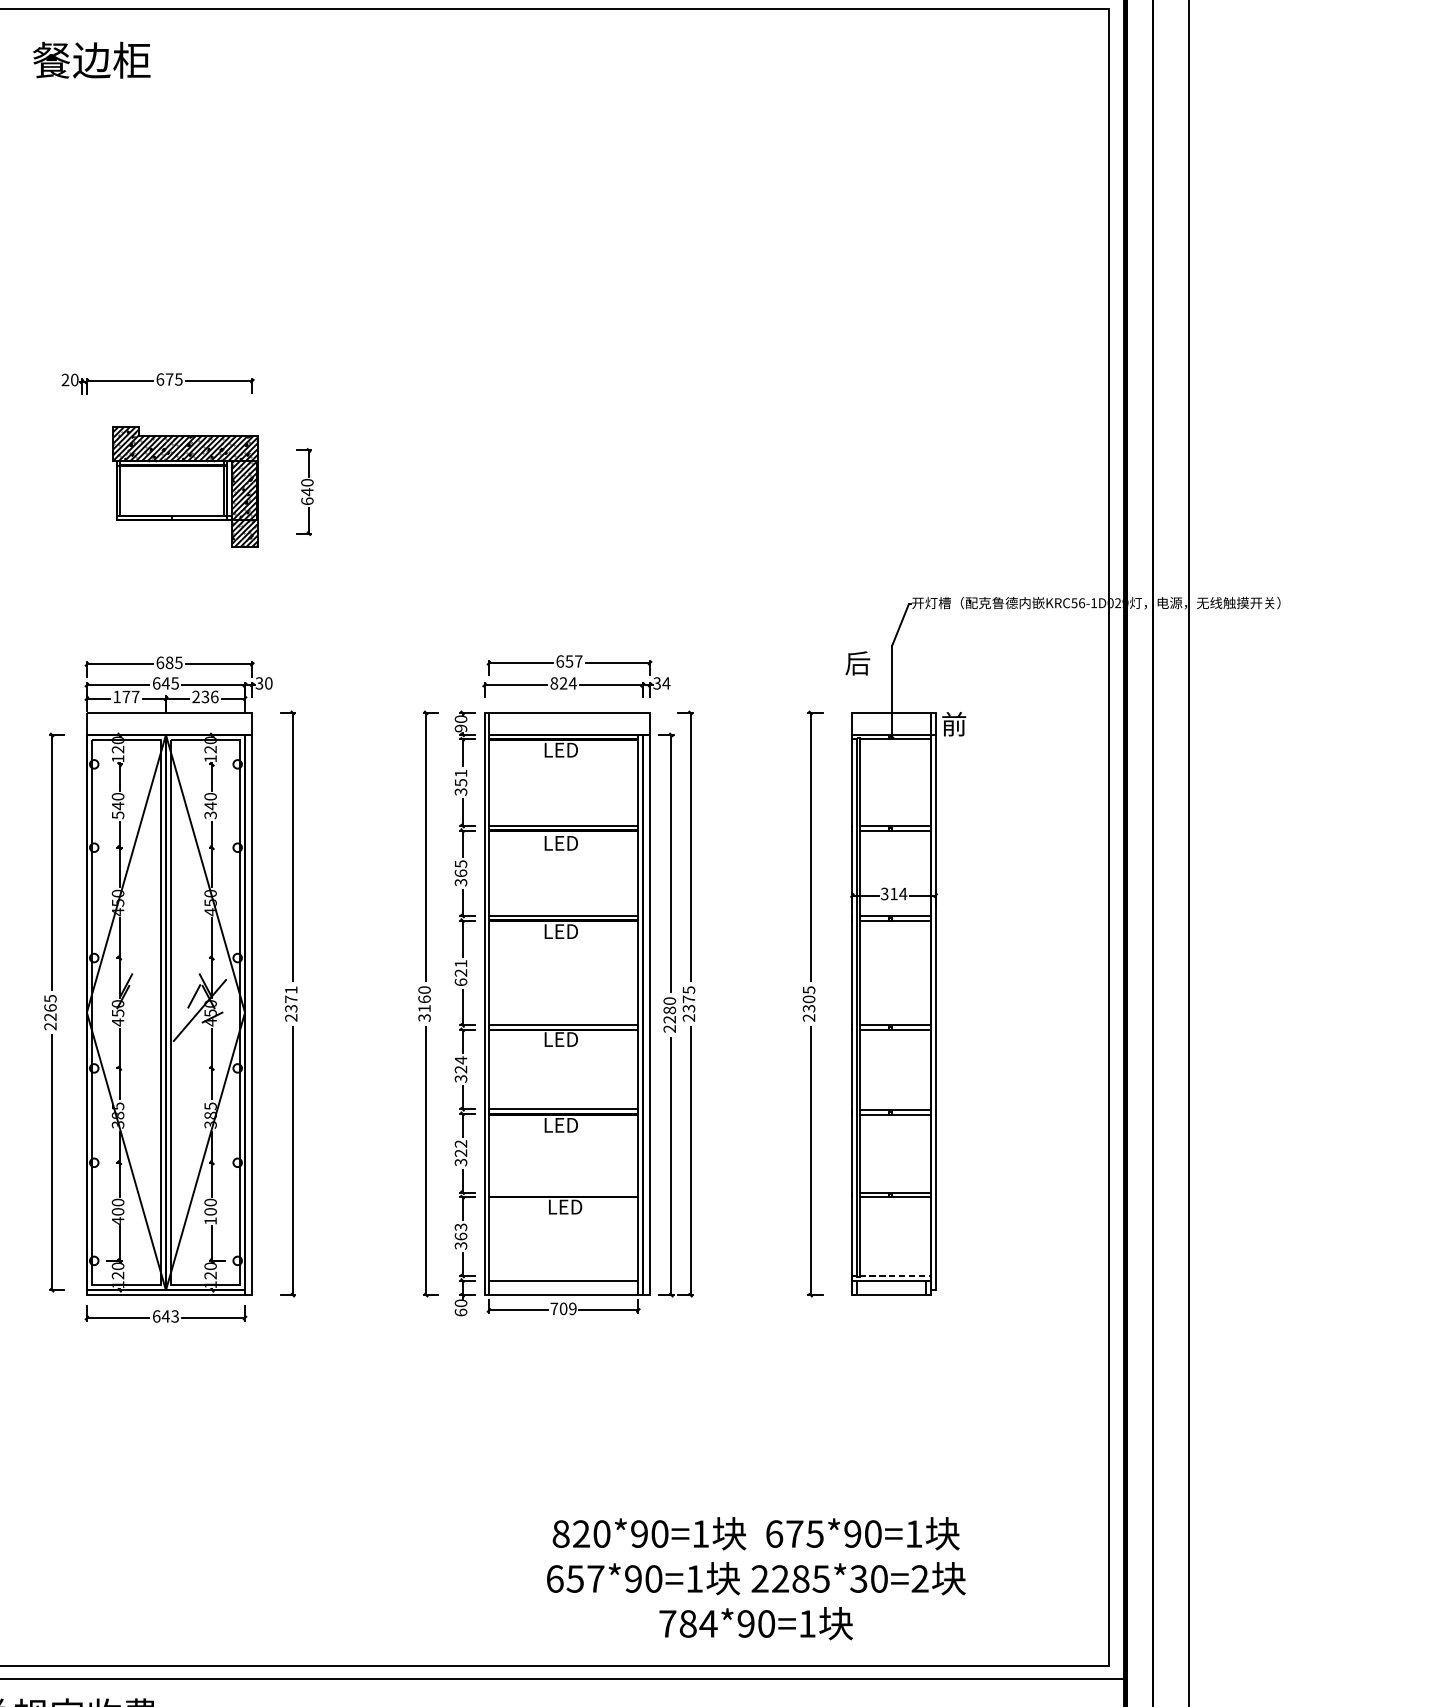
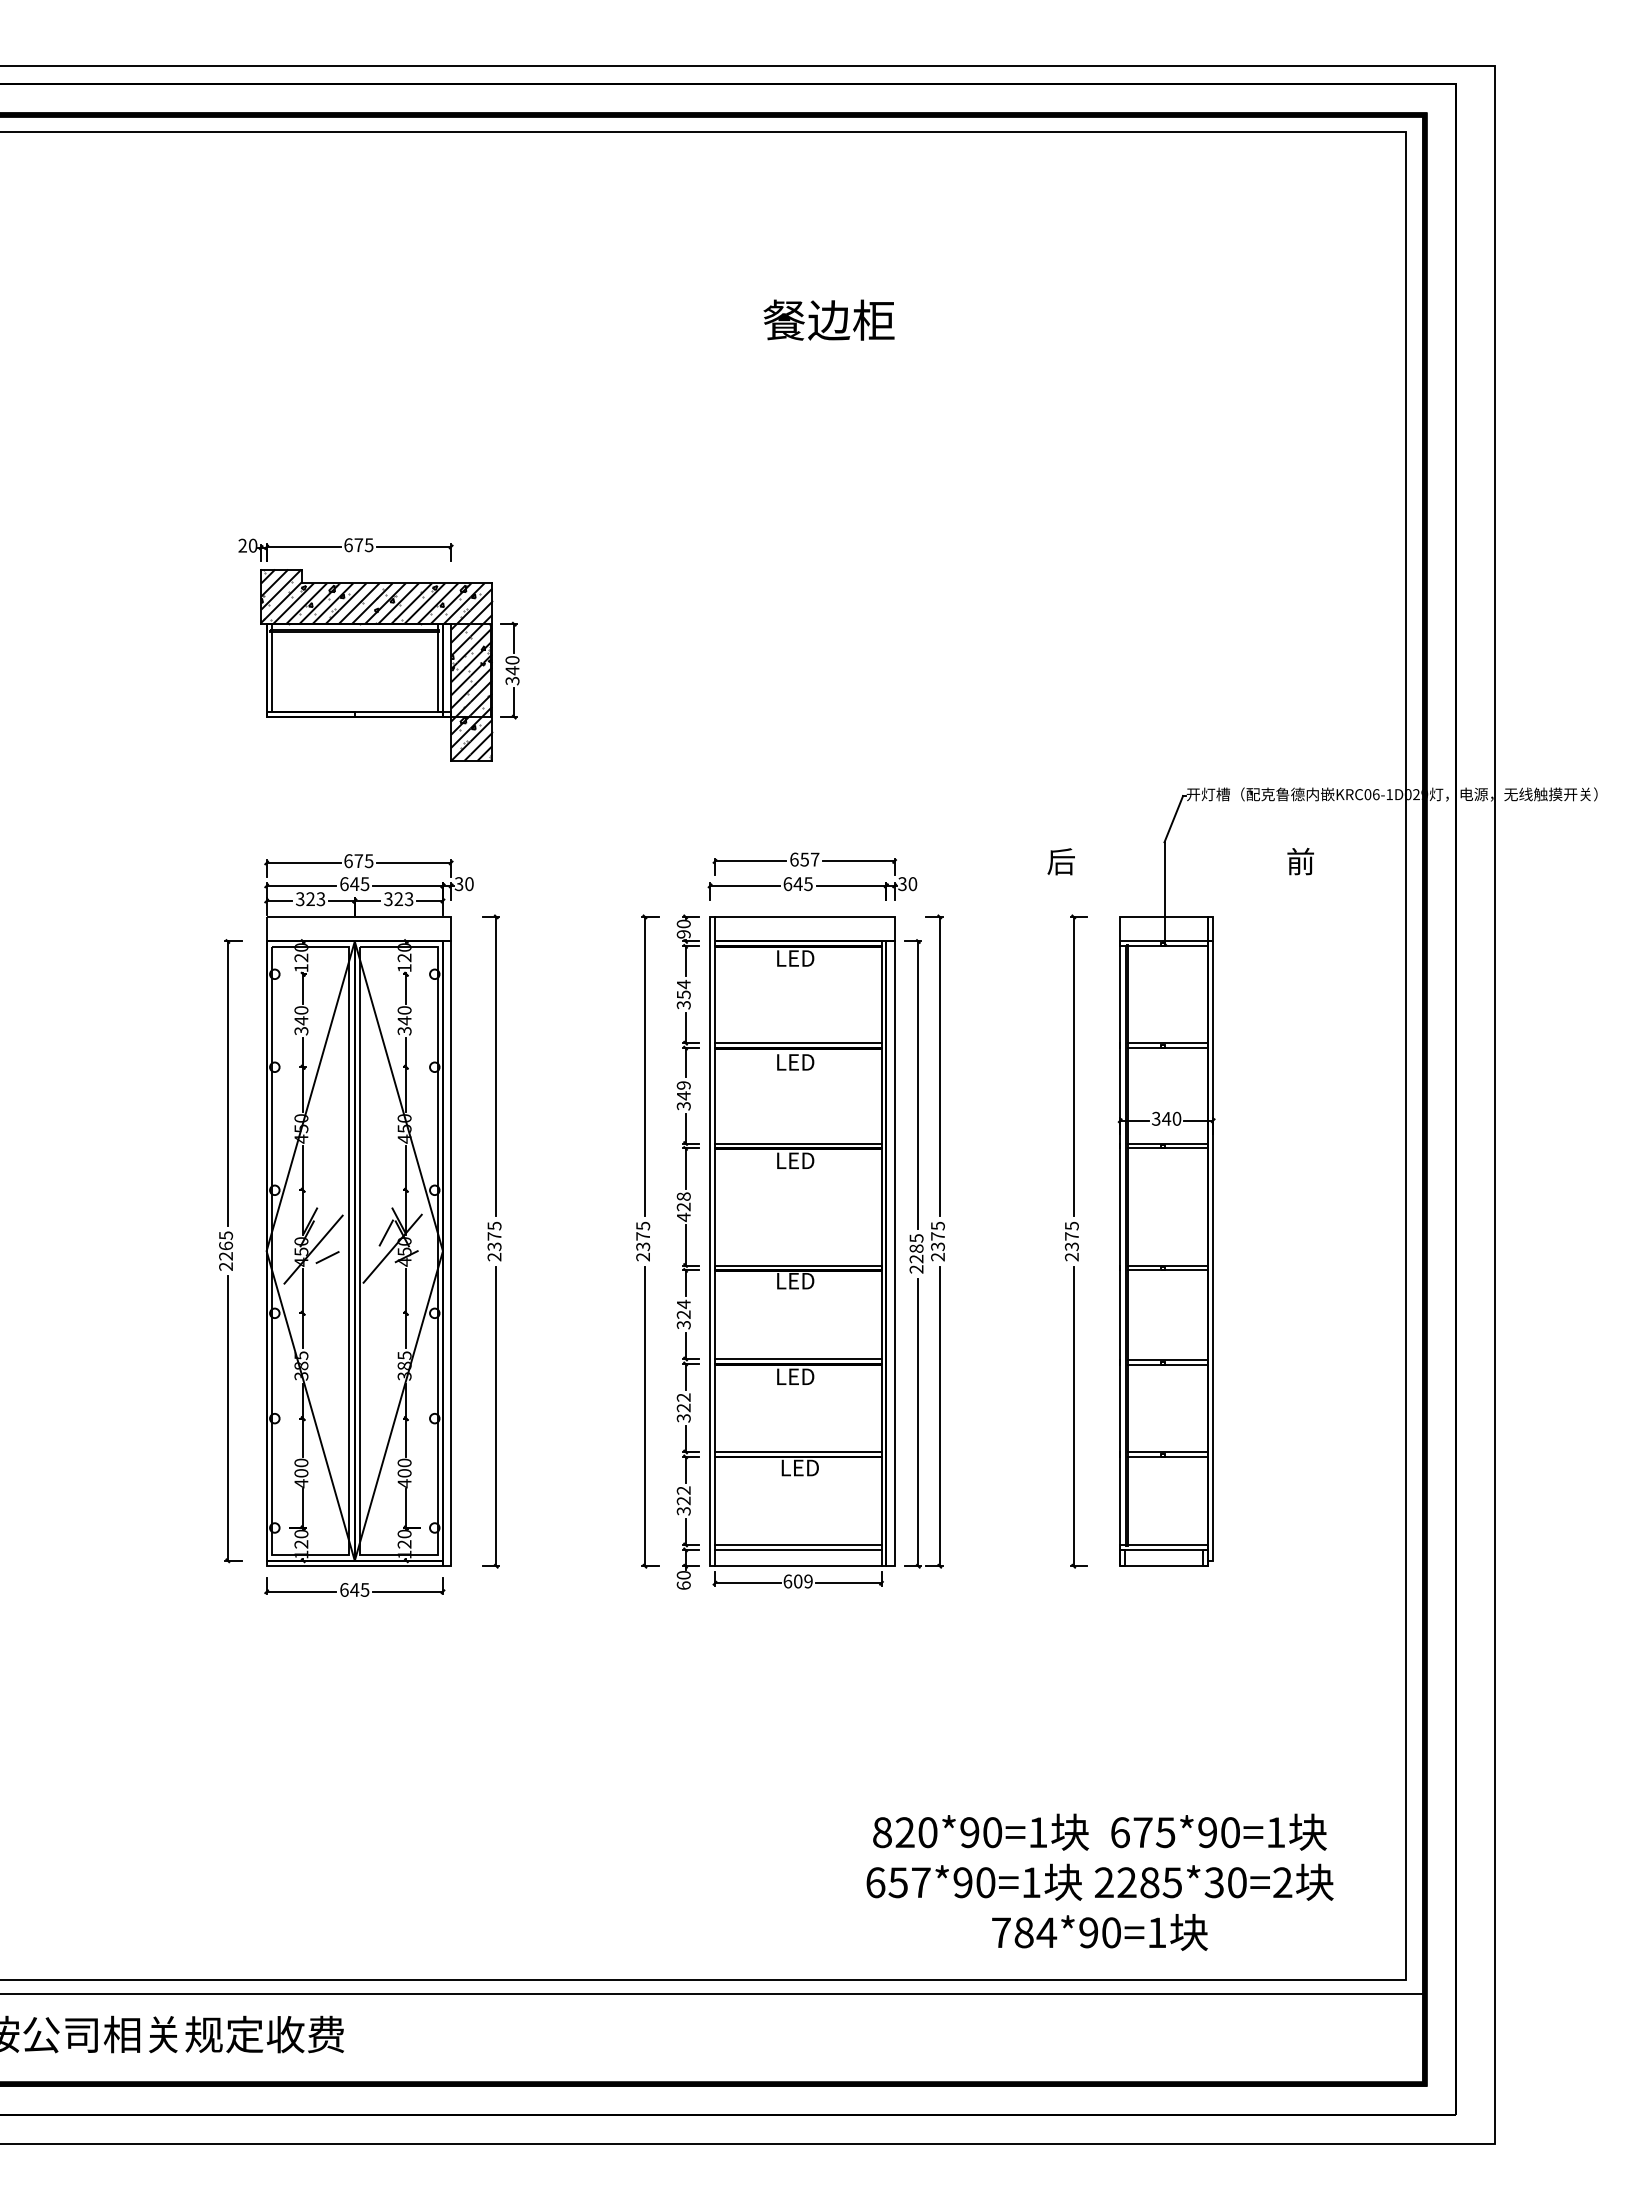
text: (91, 59) -> (828, 319), moved
part: (185, 487) -> (376, 665), size x1.43
text: (307, 500) -> (512, 680), 640 -> 340
text: (1074, 603) -> (1367, 794), KRC56-1D029 -> KRC06-1D029
text: (169, 663) -> (358, 861), 685 -> 675
text: (857, 663) -> (1060, 861), moved
text: (563, 683) -> (798, 884), 824 -> 645
text: (666, 683) -> (912, 884), 34 -> 30
text: (126, 697) -> (310, 899), 177 -> 323
text: (205, 697) -> (398, 899), 236 -> 323
text: (953, 724) -> (1300, 861), moved
text: (460, 773) -> (683, 984), 351 -> 354
text: (117, 814) -> (300, 1030), 540 -> 340
text: (460, 868) -> (683, 1090), 365 -> 349
text: (898, 893) -> (1171, 1118), 314 -> 340
text: (460, 973) -> (683, 1207), 621 -> 428
text: (291, 989) -> (494, 1225), 2371 -> 2375
text: (808, 999) -> (1071, 1236), 2305 -> 2375
text: (669, 1001) -> (916, 1238), 2280 -> 2285
text: (424, 1003) -> (643, 1241), 3160 -> 2375
line: (128, 1011) -> (313, 1249), added
line: (141, 1018) -> (327, 1257), added
line: (562, 1192) -> (797, 1451), added
text: (210, 1220) -> (404, 1483), 100 -> 400
text: (460, 1231) -> (683, 1495), 363 -> 322
line: (562, 1275) -> (797, 1544), added
line: (894, 1275) -> (1167, 1544), dashed -> solid
text: (554, 1308) -> (787, 1581), 709 -> 609
text: (175, 1316) -> (365, 1589), 643 -> 645
text: (755, 1577) -> (1099, 1881), moved

